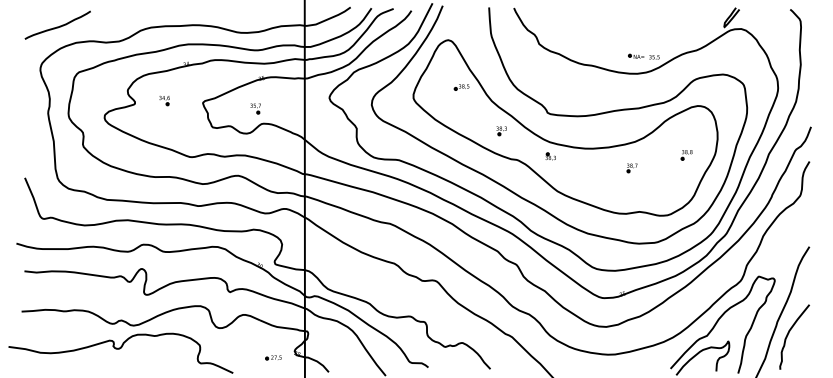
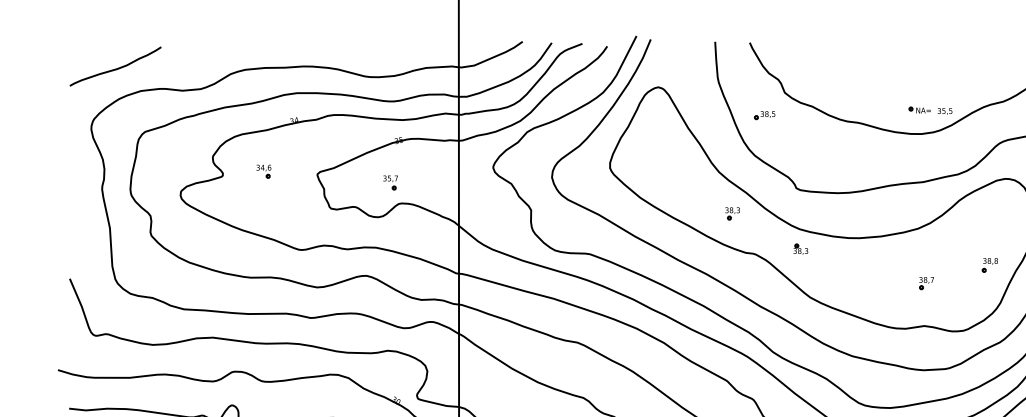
part: (461, 87) -> (764, 115), moved
part: (686, 155) -> (989, 265), moved
part: (631, 168) -> (925, 283), moved

